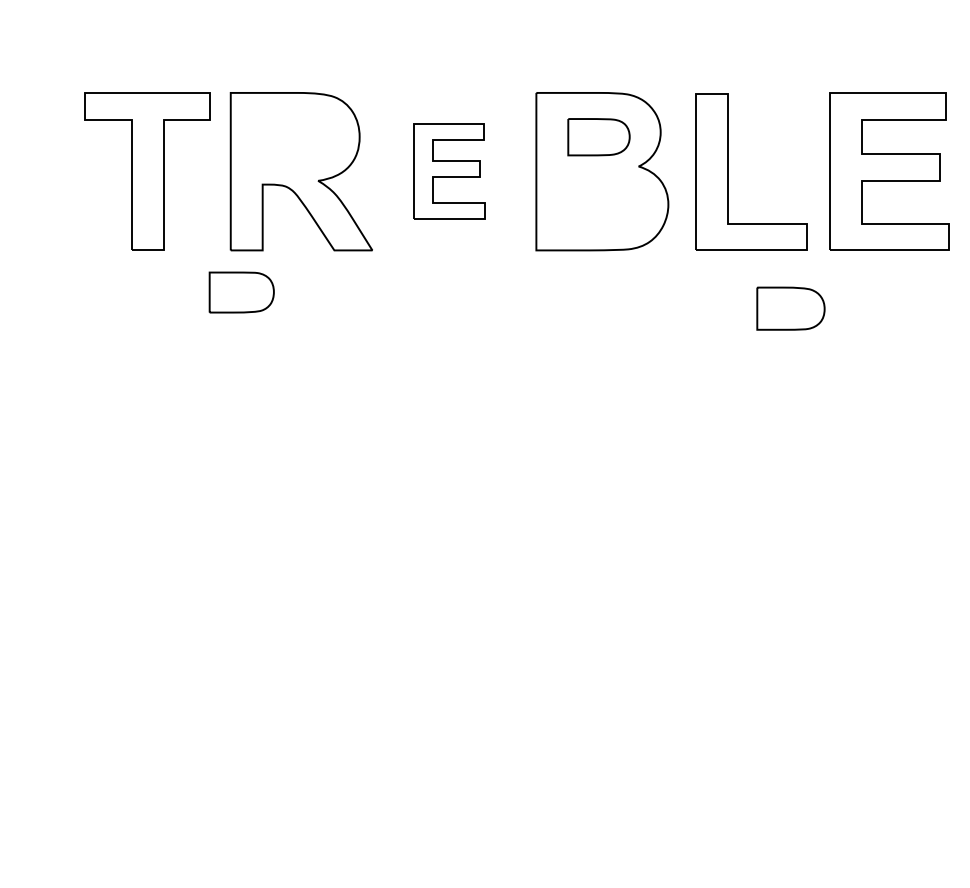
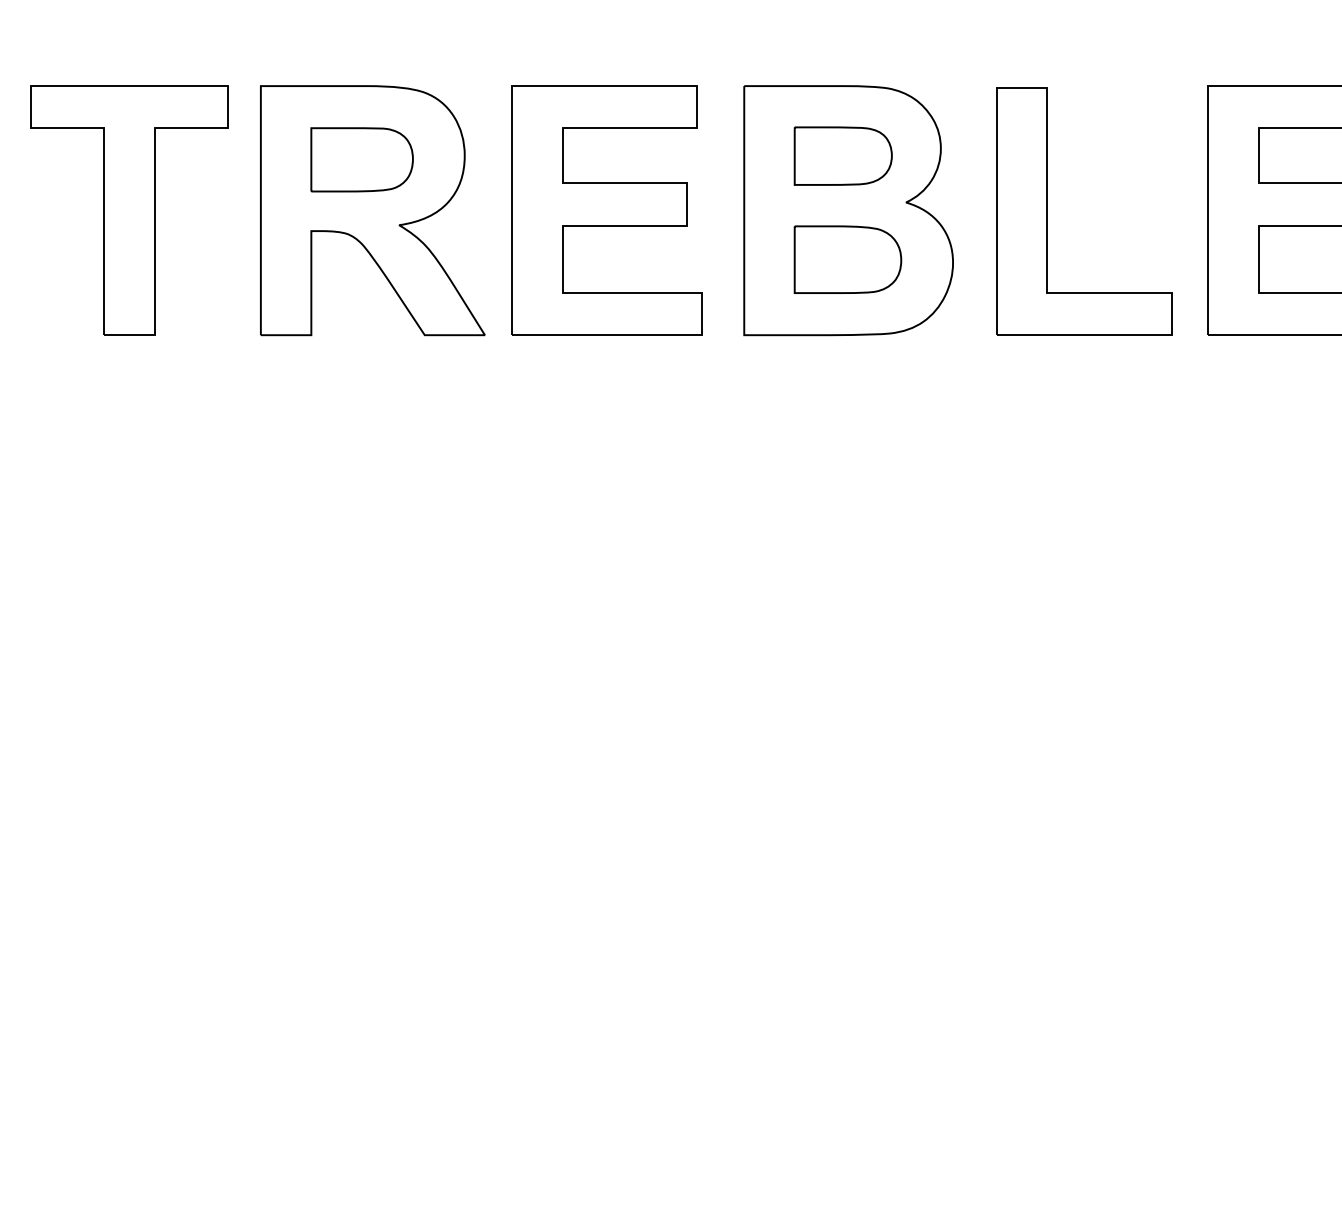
part: (449, 171) -> (606, 210), size x1.67
part: (241, 292) -> (361, 159), moved
part: (790, 308) -> (847, 259), moved

